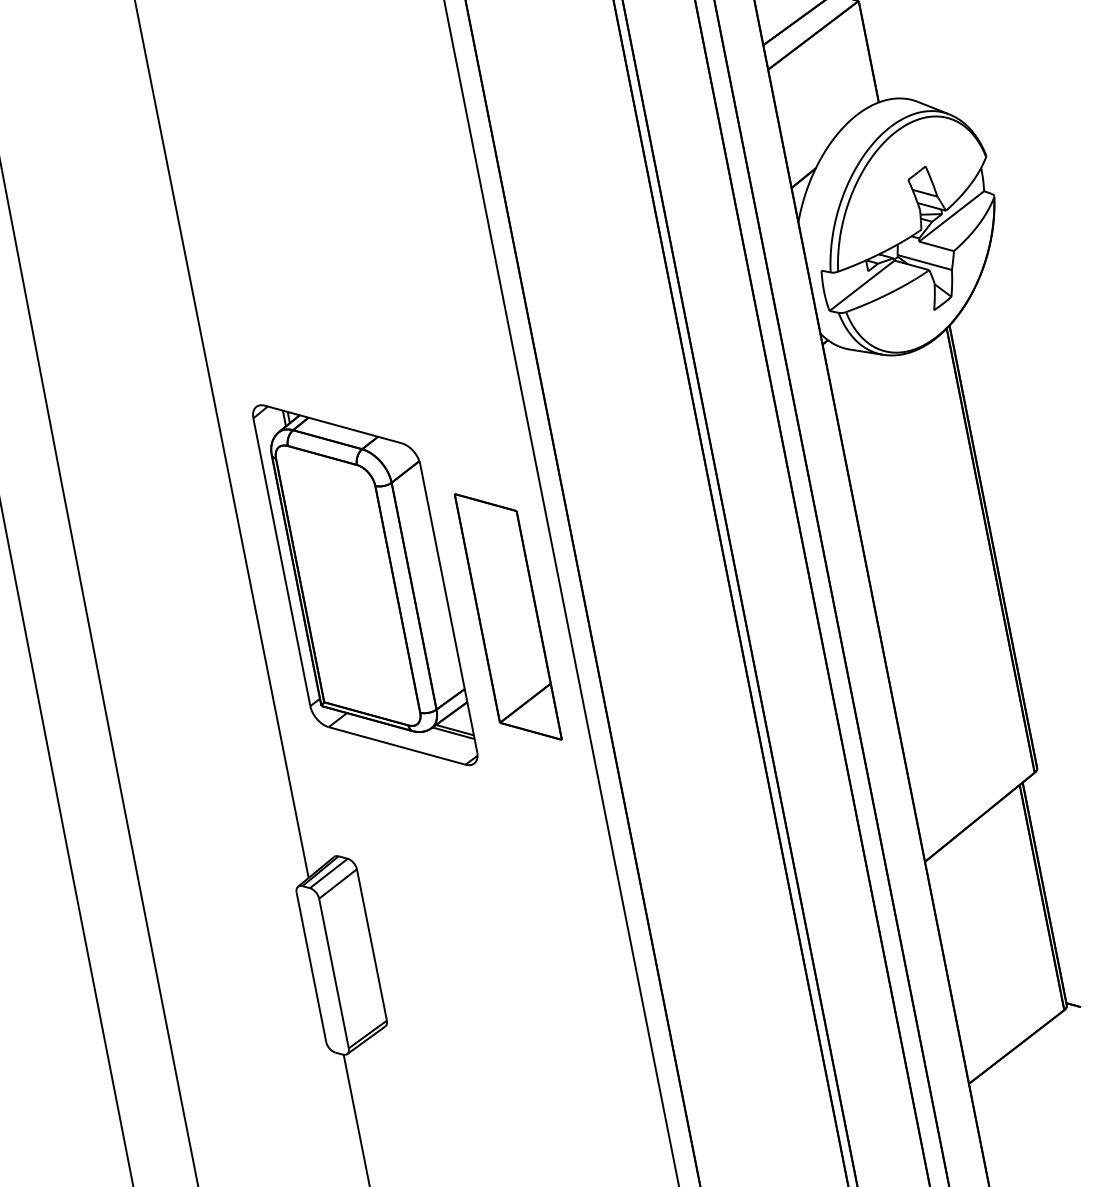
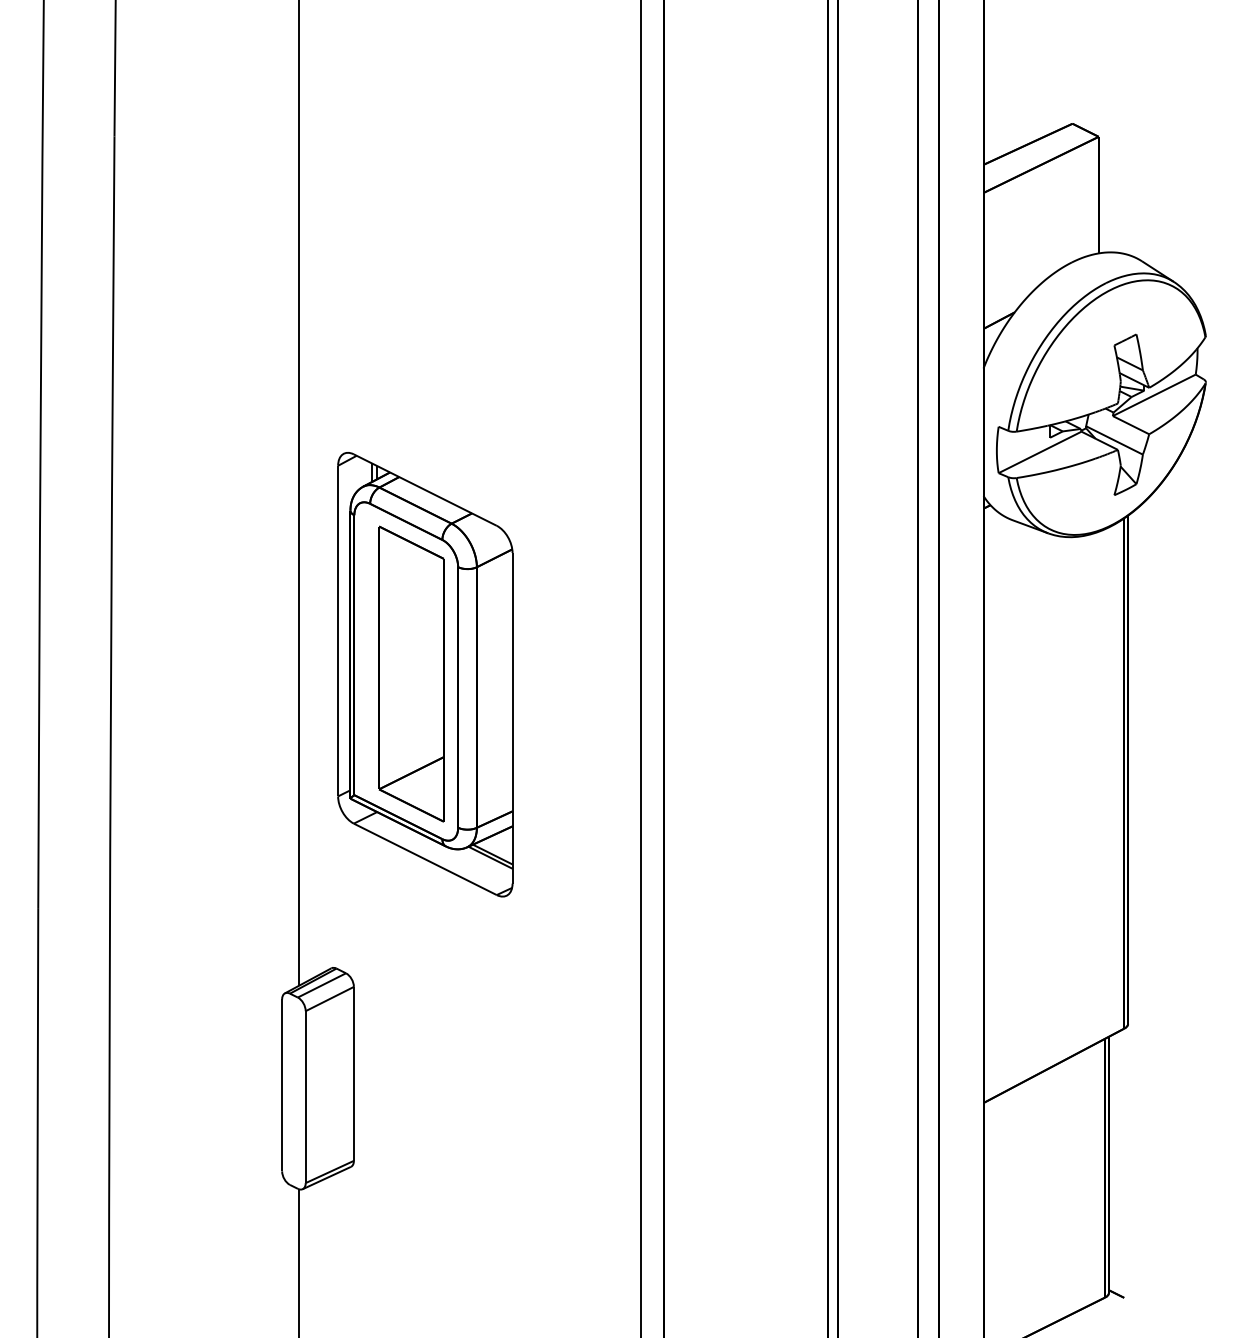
part: (508, 616) -> (411, 673), moved

